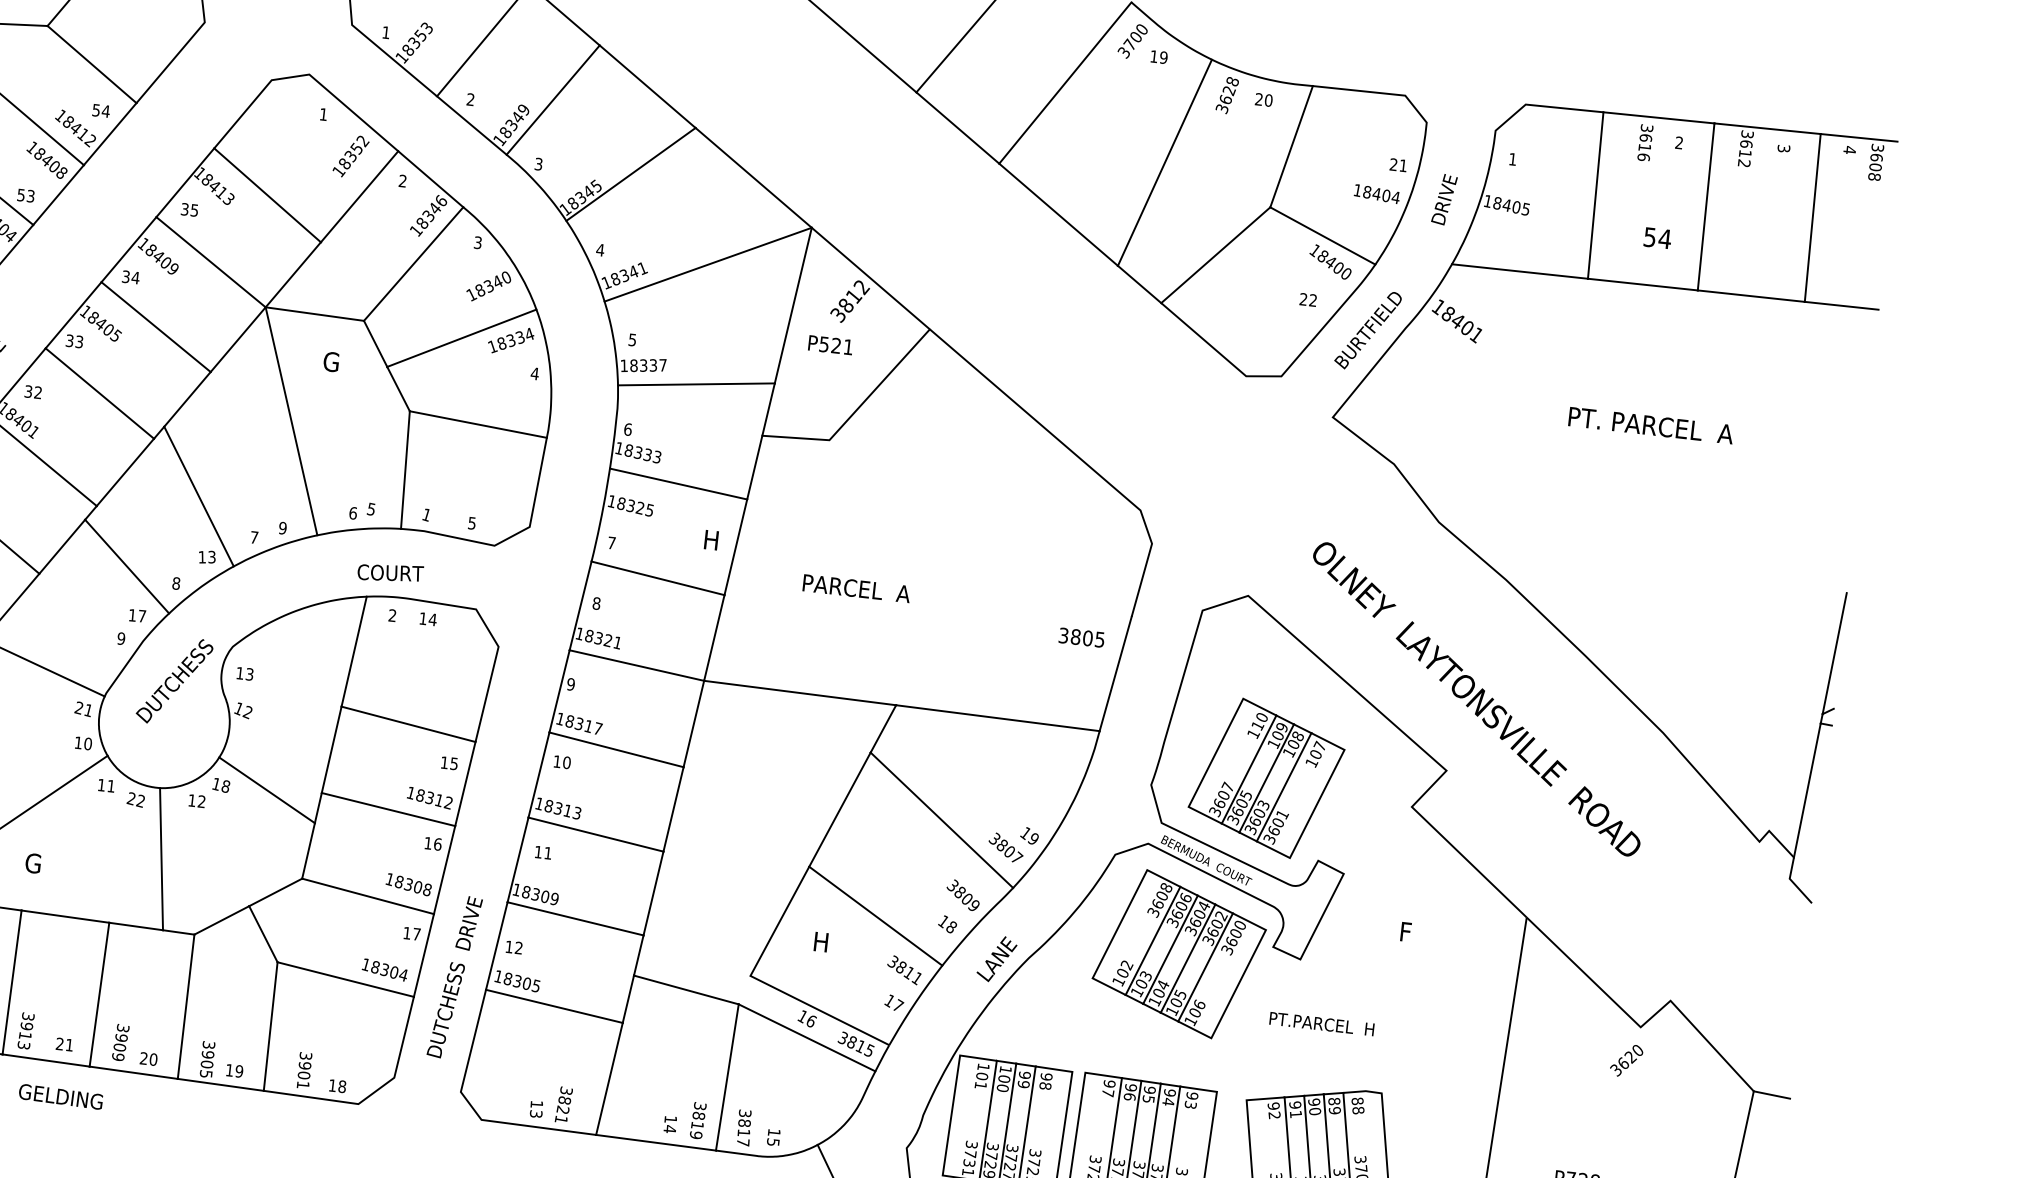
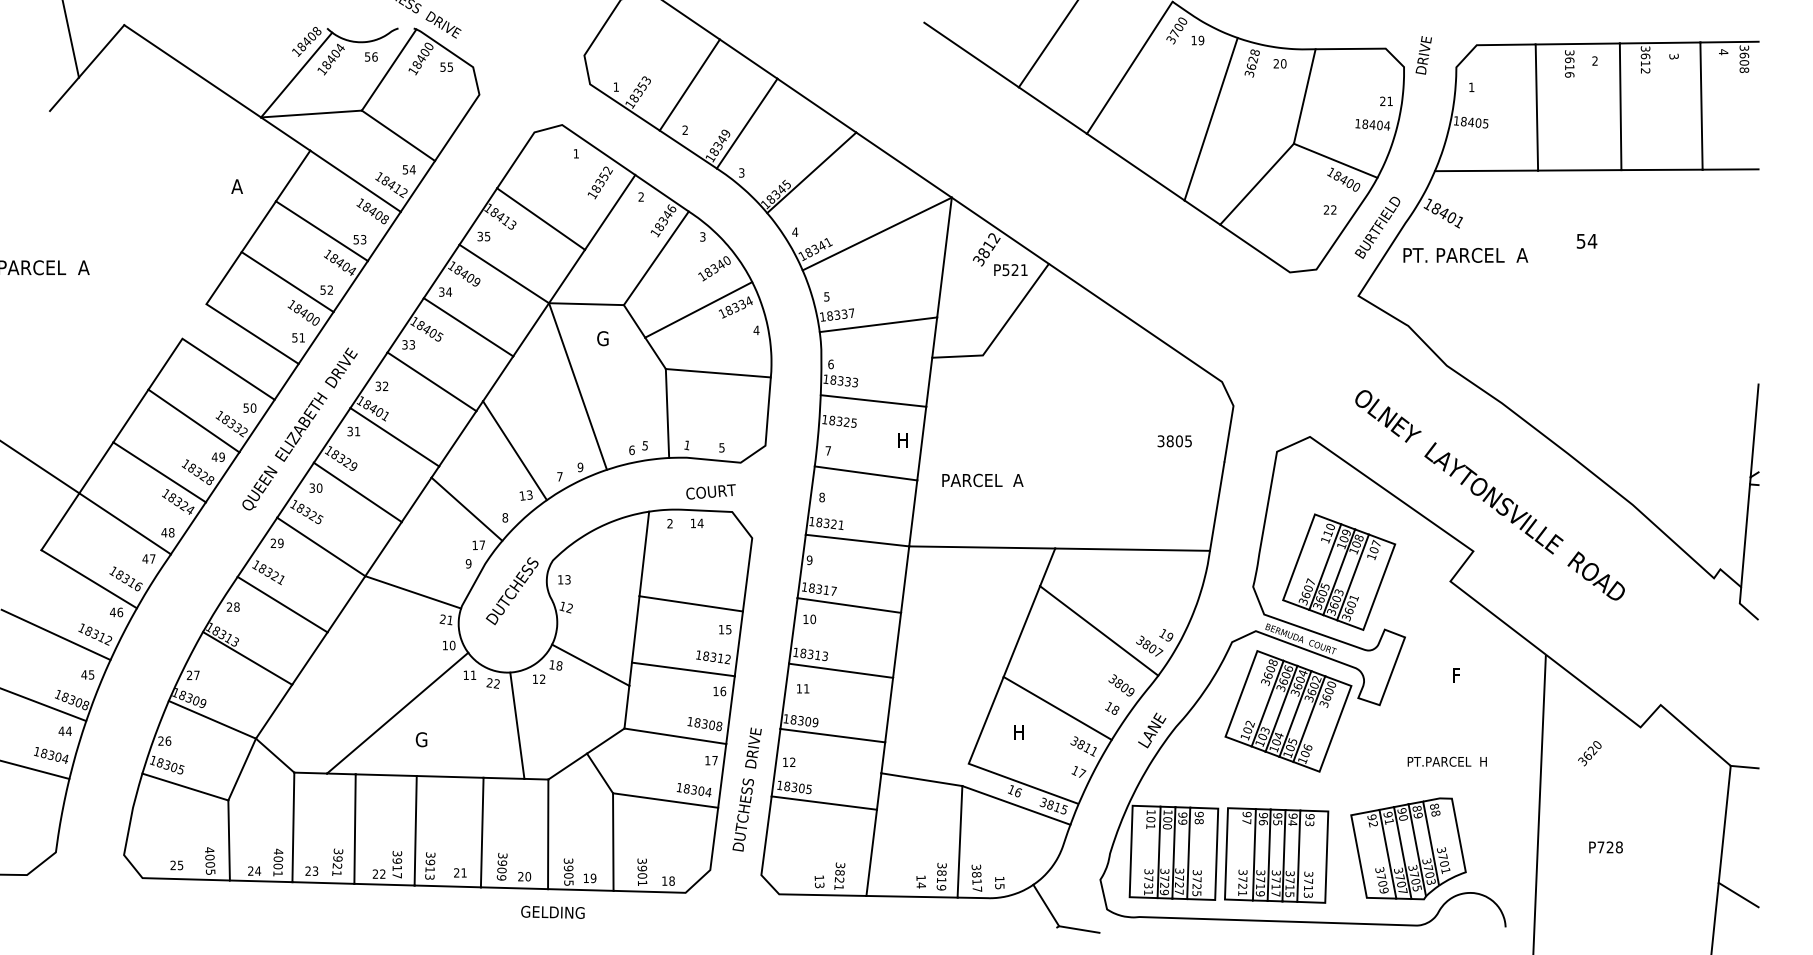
text: (1444, 199) -> (1423, 55), moved
text: (1657, 238) -> (1586, 241), moved
text: (830, 345) -> (1010, 270), moved
text: (1650, 425) -> (1465, 255), moved
text: (389, 572) -> (710, 491), moved
text: (856, 588) -> (982, 480), moved
text: (1081, 637) -> (1174, 441), moved
text: (1320, 1023) -> (1446, 761), moved
text: (1626, 1060) -> (1589, 753), moved
text: (60, 1095) -> (552, 911), moved

